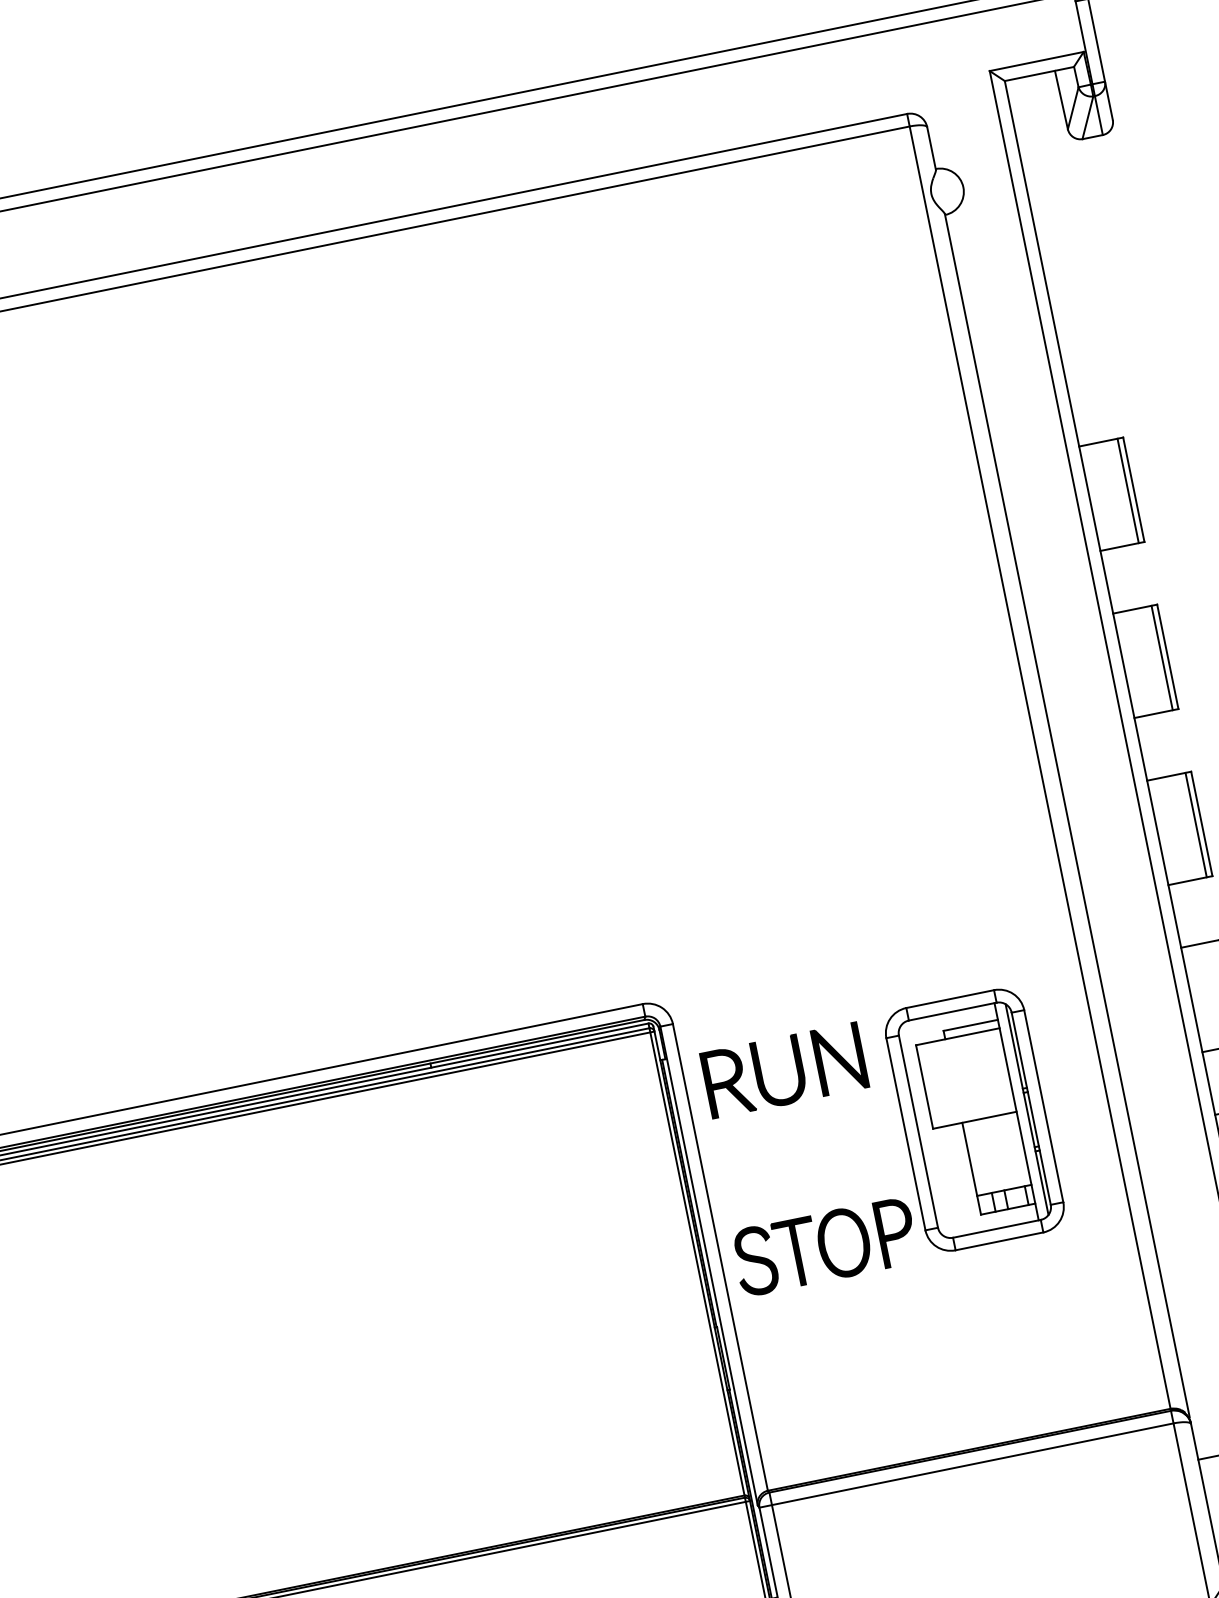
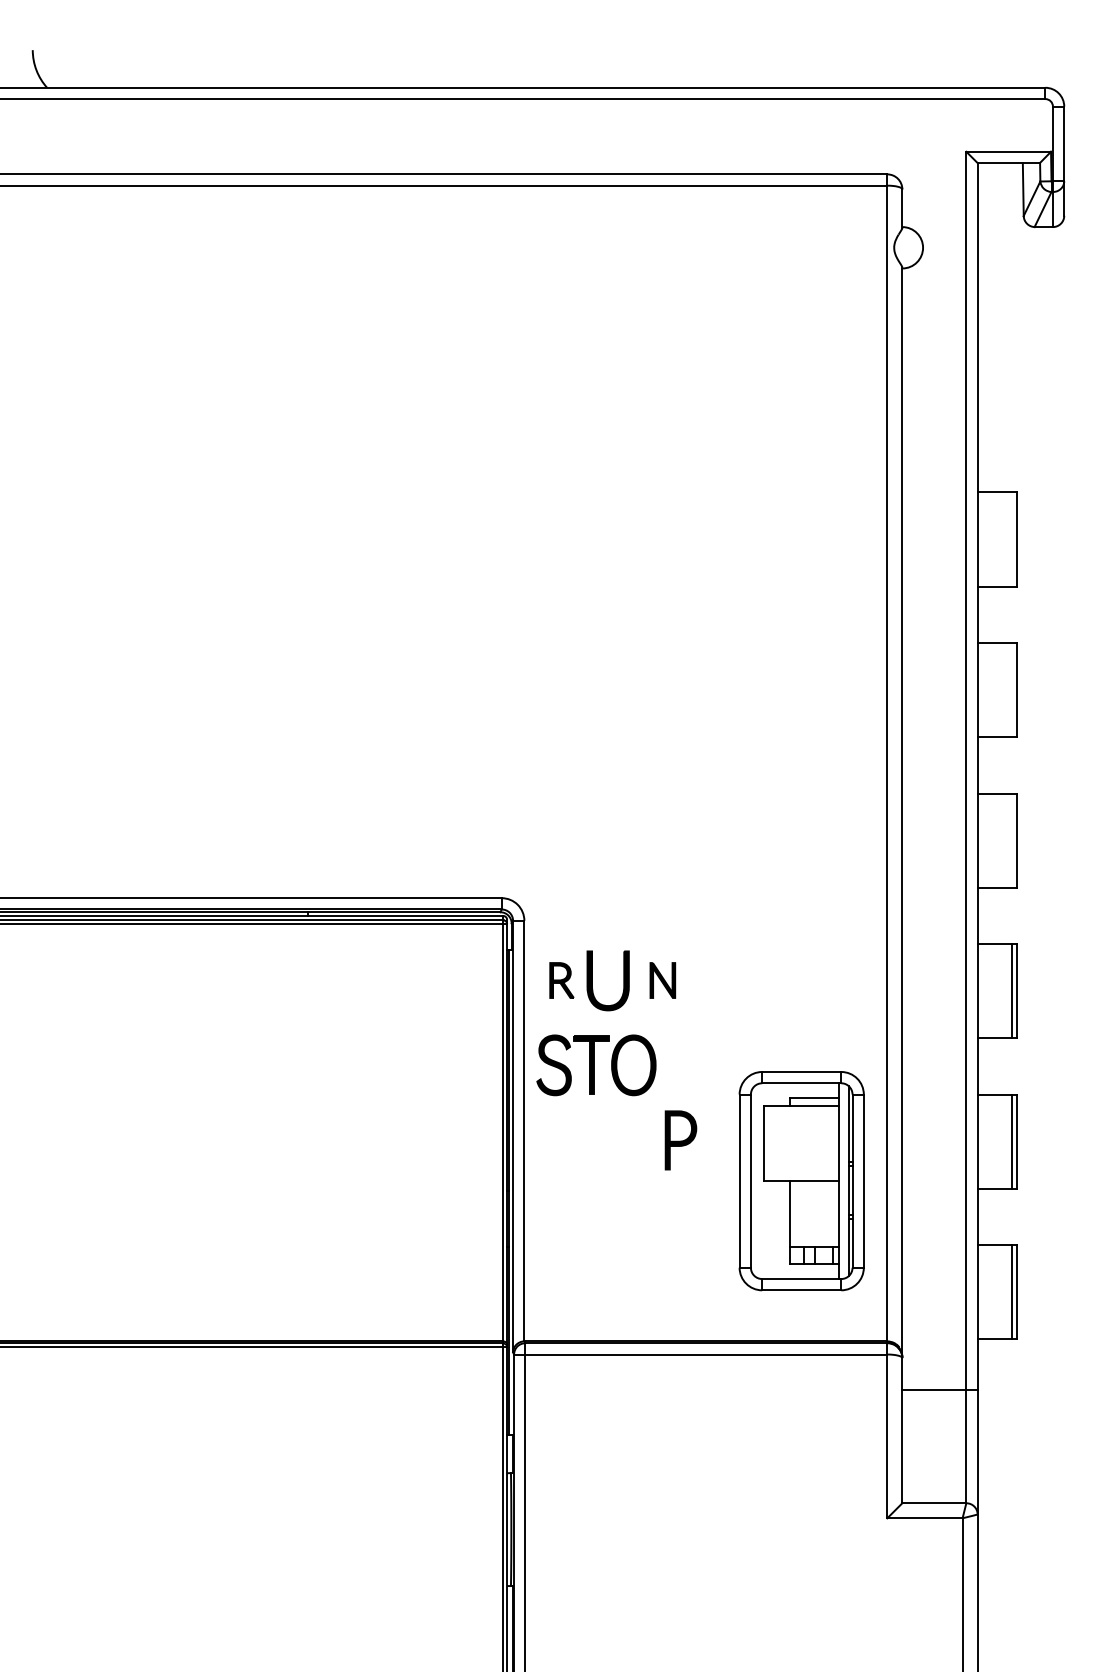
line: (1128, 490) -> (1012, 539), removed
line: (1162, 658) -> (1012, 690), removed
line: (1196, 824) -> (1012, 840), removed
part: (839, 1059) -> (662, 980), size x0.6
part: (727, 1081) -> (561, 980), size x0.6
part: (974, 1120) -> (801, 1181), moved
part: (802, 1251) -> (596, 1065), moved

